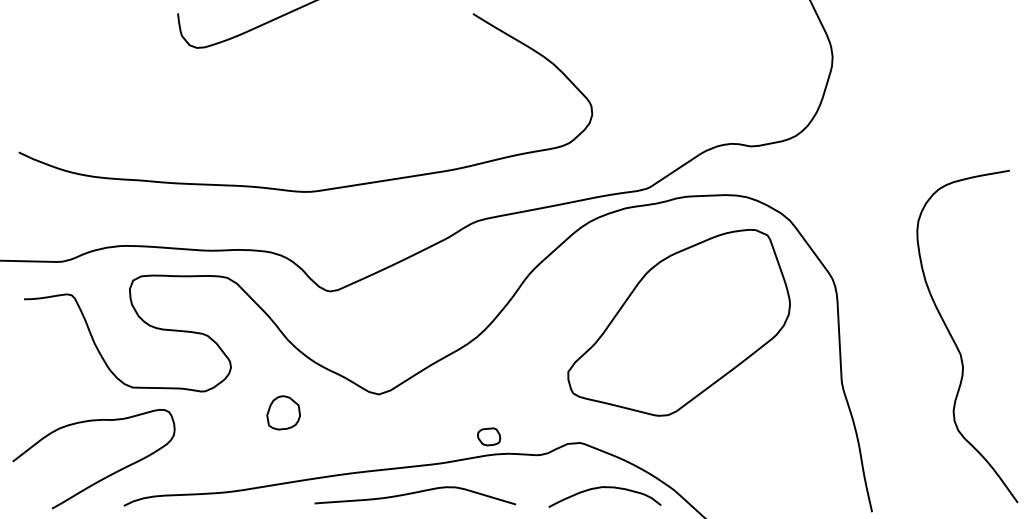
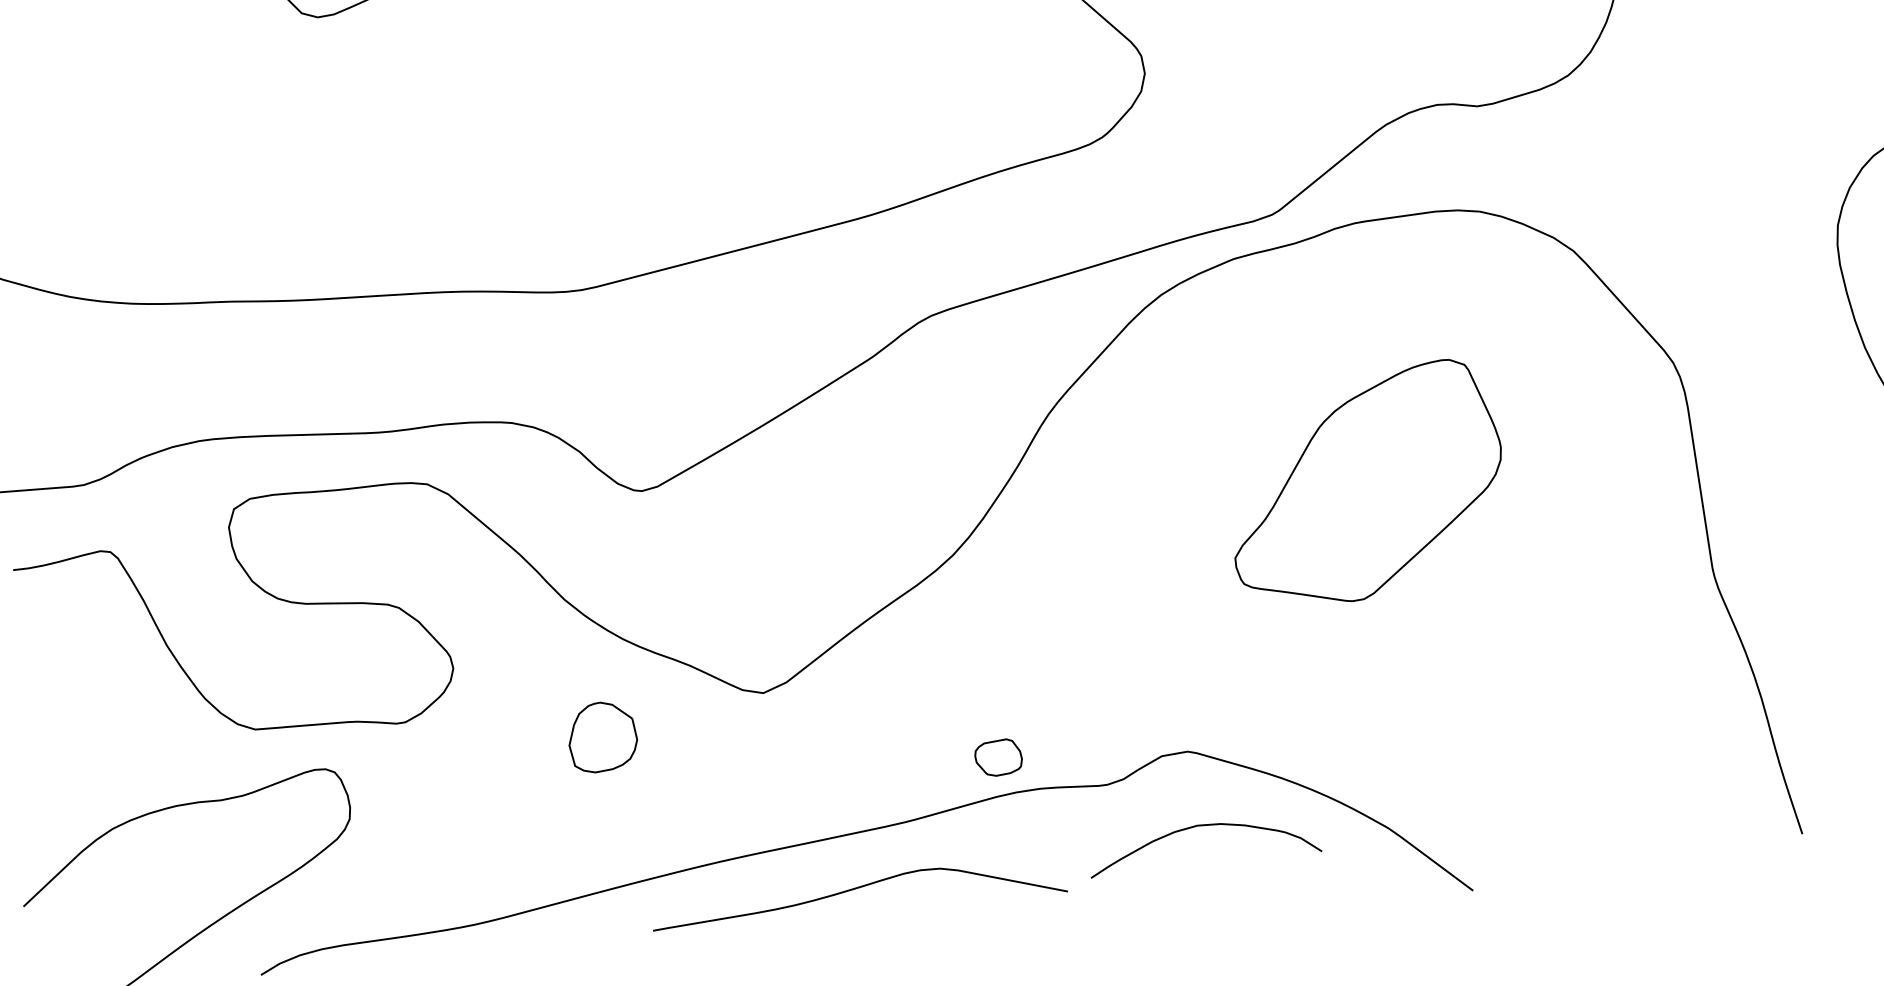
part: (678, 322) -> (1364, 483), size x0.6
part: (283, 412) -> (602, 736), moved
curve: (606, 488) -> (1205, 827), moved

